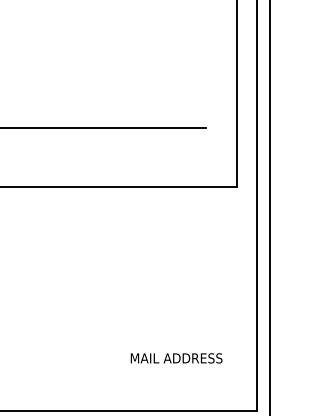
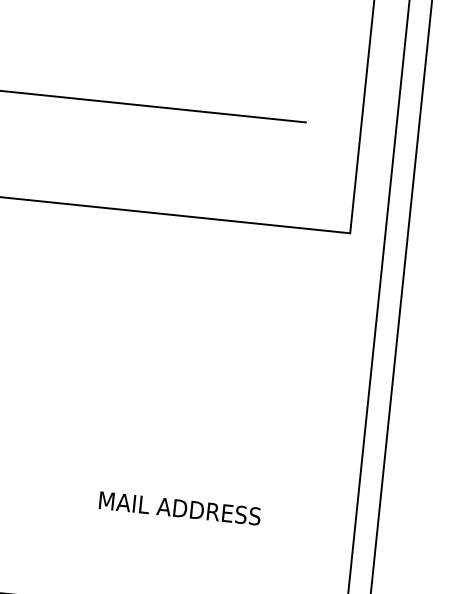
text: (176, 358) -> (179, 508), moved

